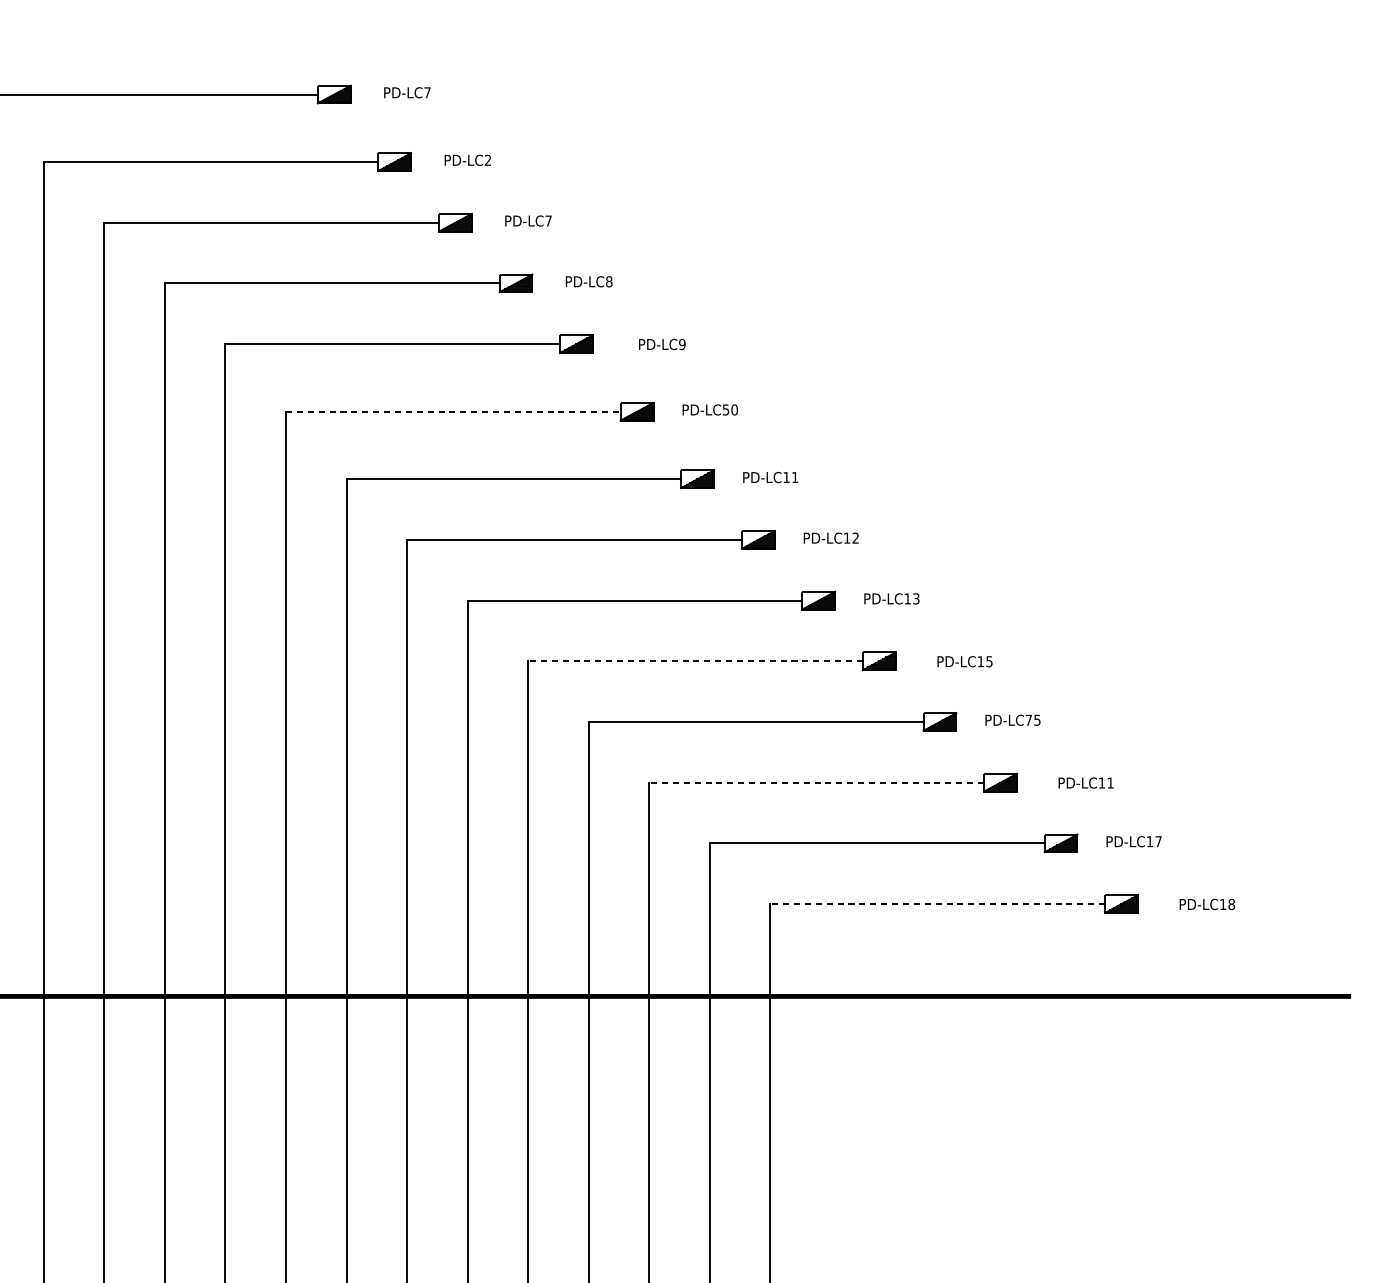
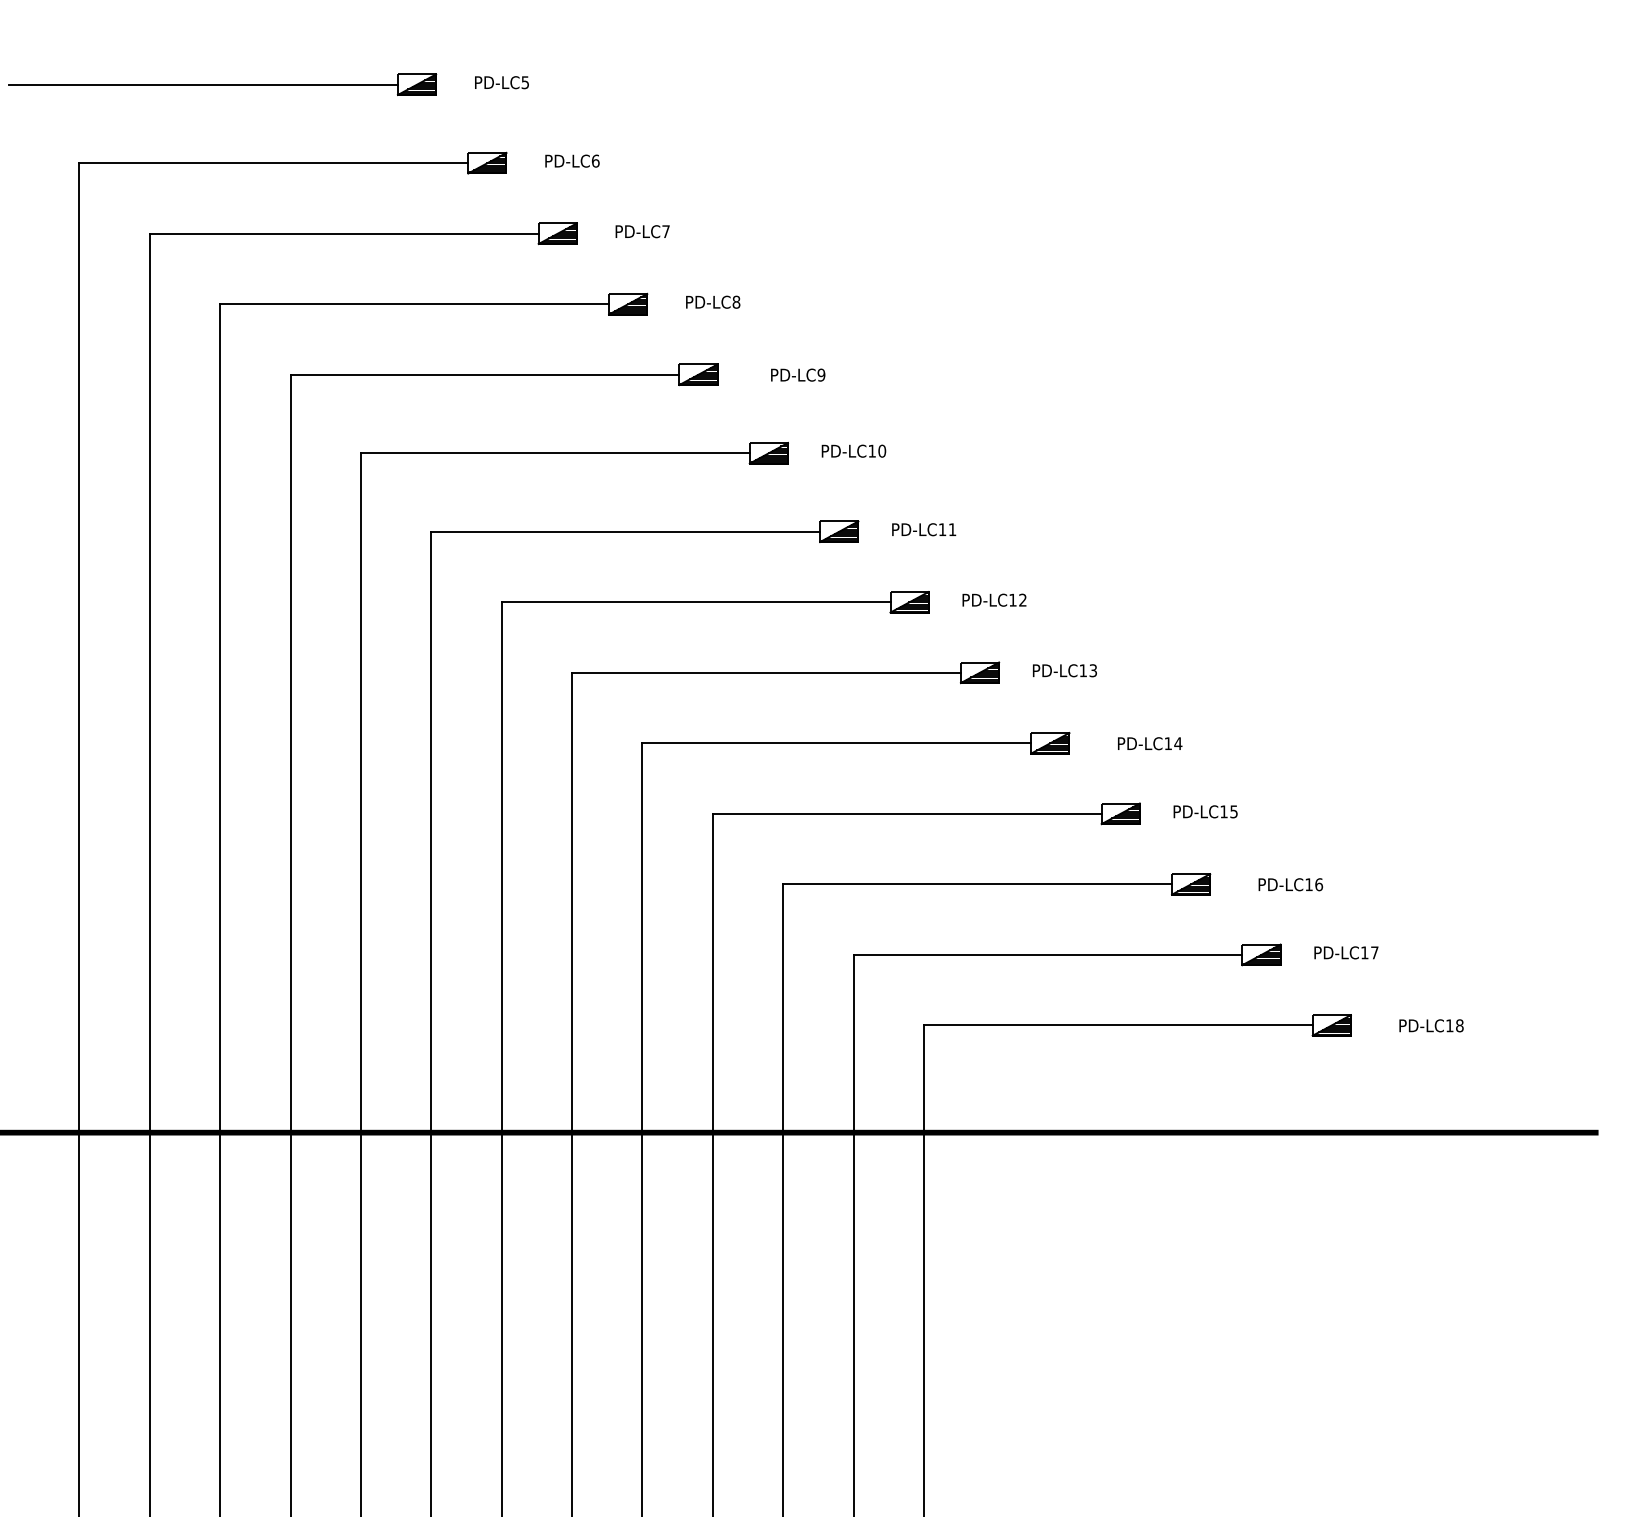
text: (426, 92) -> (524, 82), PD-LC7 -> PD-LC5
text: (487, 159) -> (595, 160), PD-LC2 -> PD-LC6
text: (725, 409) -> (871, 450), PD-LC50 -> PD-LC10
line: (453, 411) -> (555, 453), dashed -> solid
line: (695, 661) -> (836, 743), dashed -> solid
text: (989, 661) -> (1178, 743), PD-LC15 -> PD-LC14
text: (1028, 720) -> (1223, 811), PD-LC75 -> PD-LC15
line: (816, 782) -> (977, 884), dashed -> solid
text: (1110, 782) -> (1319, 884), PD-LC11 -> PD-LC16
line: (937, 904) -> (1117, 1025), dashed -> solid

